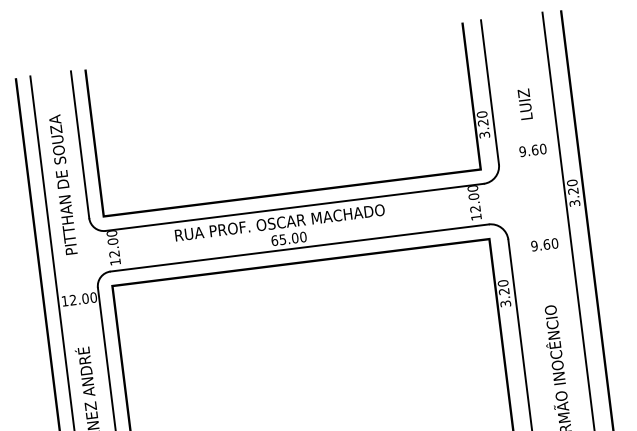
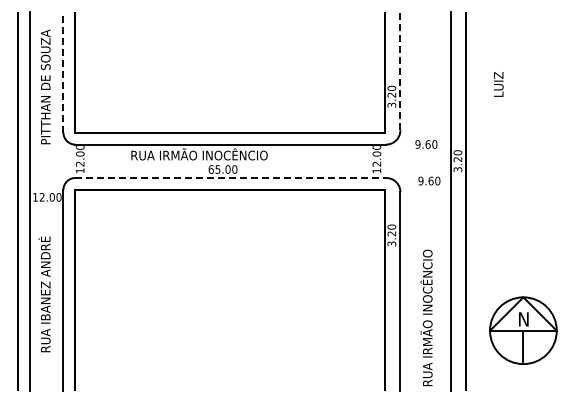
line: (489, 91) -> (400, 70), solid -> dashed
text: (524, 104) -> (498, 84), moved
line: (80, 143) -> (63, 71), solid -> dashed
text: (533, 150) -> (426, 144), moved
text: (62, 184) -> (45, 86), moved
text: (298, 219) -> (232, 154), RUA PROF. OSCAR MACHADO -> RUA IRMÃO INOCÊNCIO
text: (544, 244) -> (429, 180), moved
line: (300, 247) -> (231, 177), solid -> dashed

